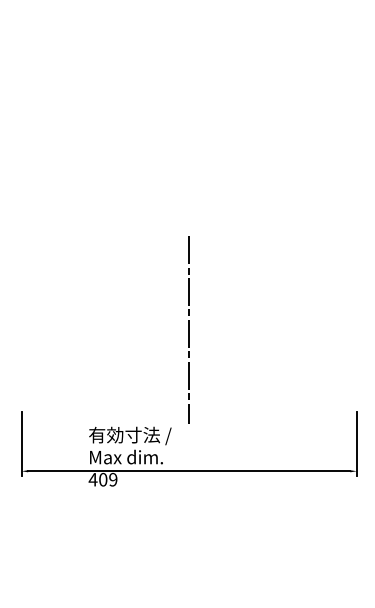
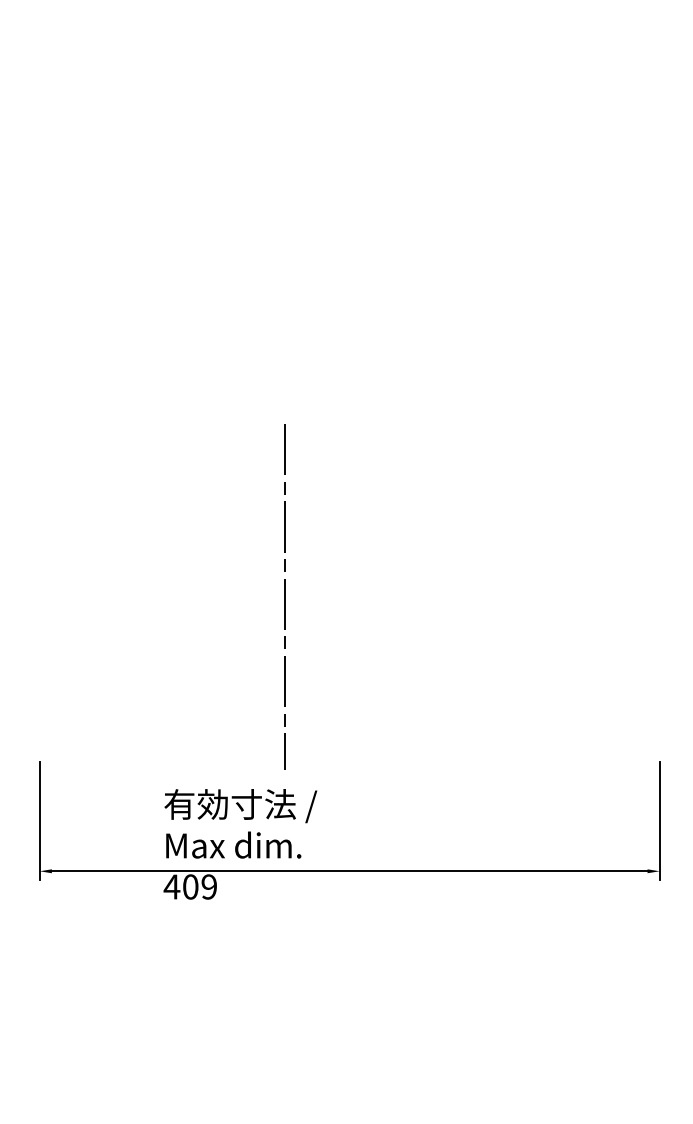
line: (188, 329) -> (283, 596), moved

